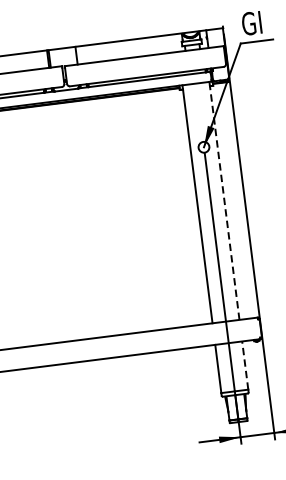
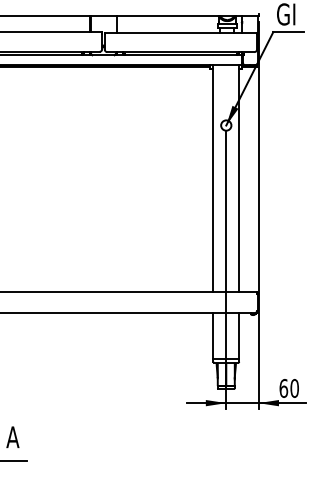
line: (225, 202) -> (239, 180), dashed -> solid
line: (245, 364) -> (239, 335), dashed -> solid

